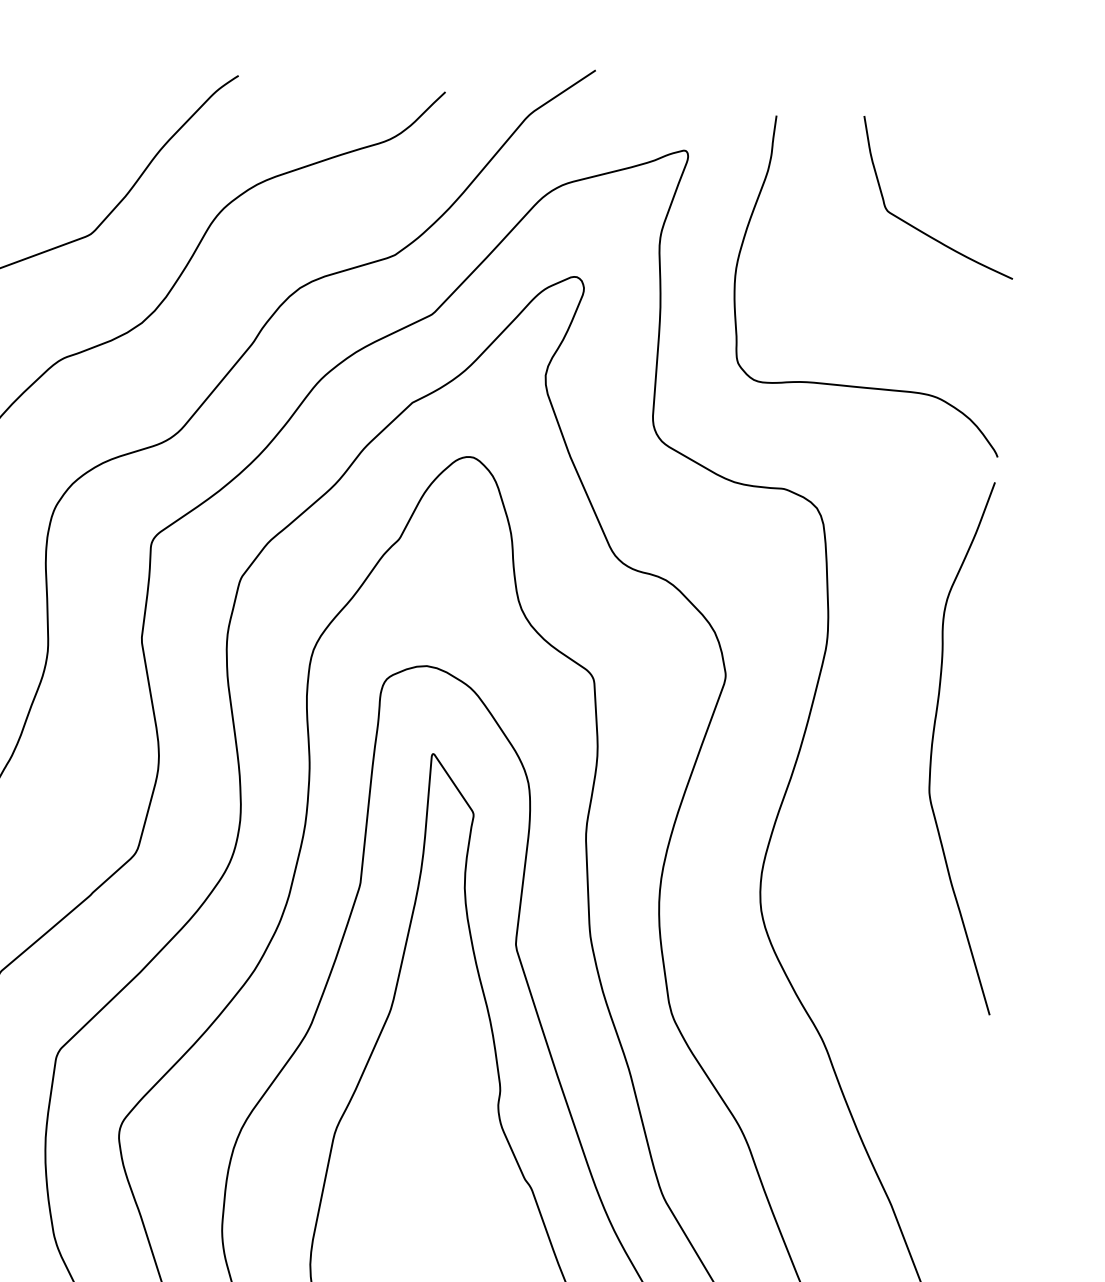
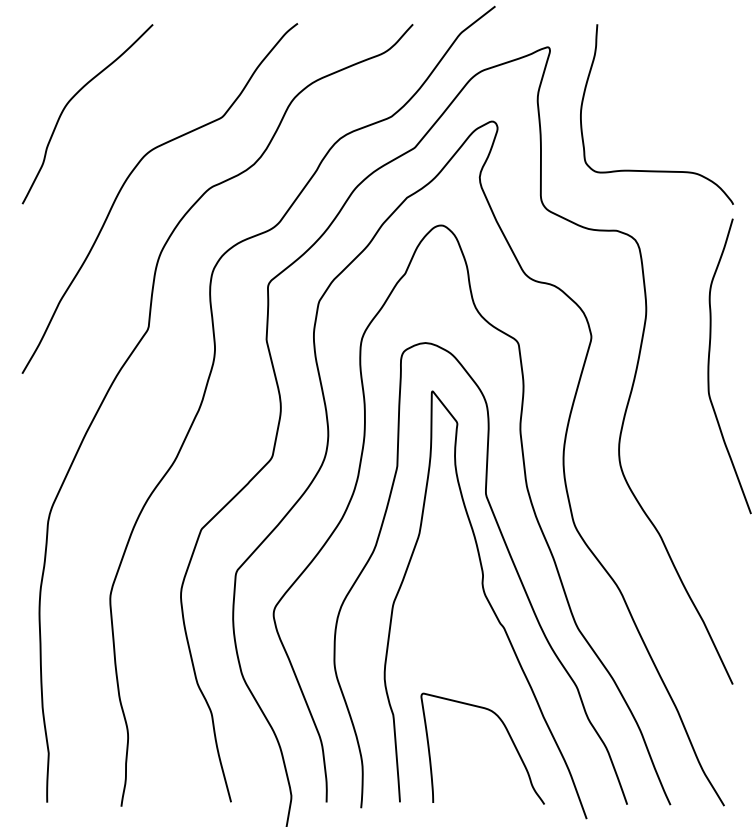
curve: (918, 227) -> (680, 80), removed

